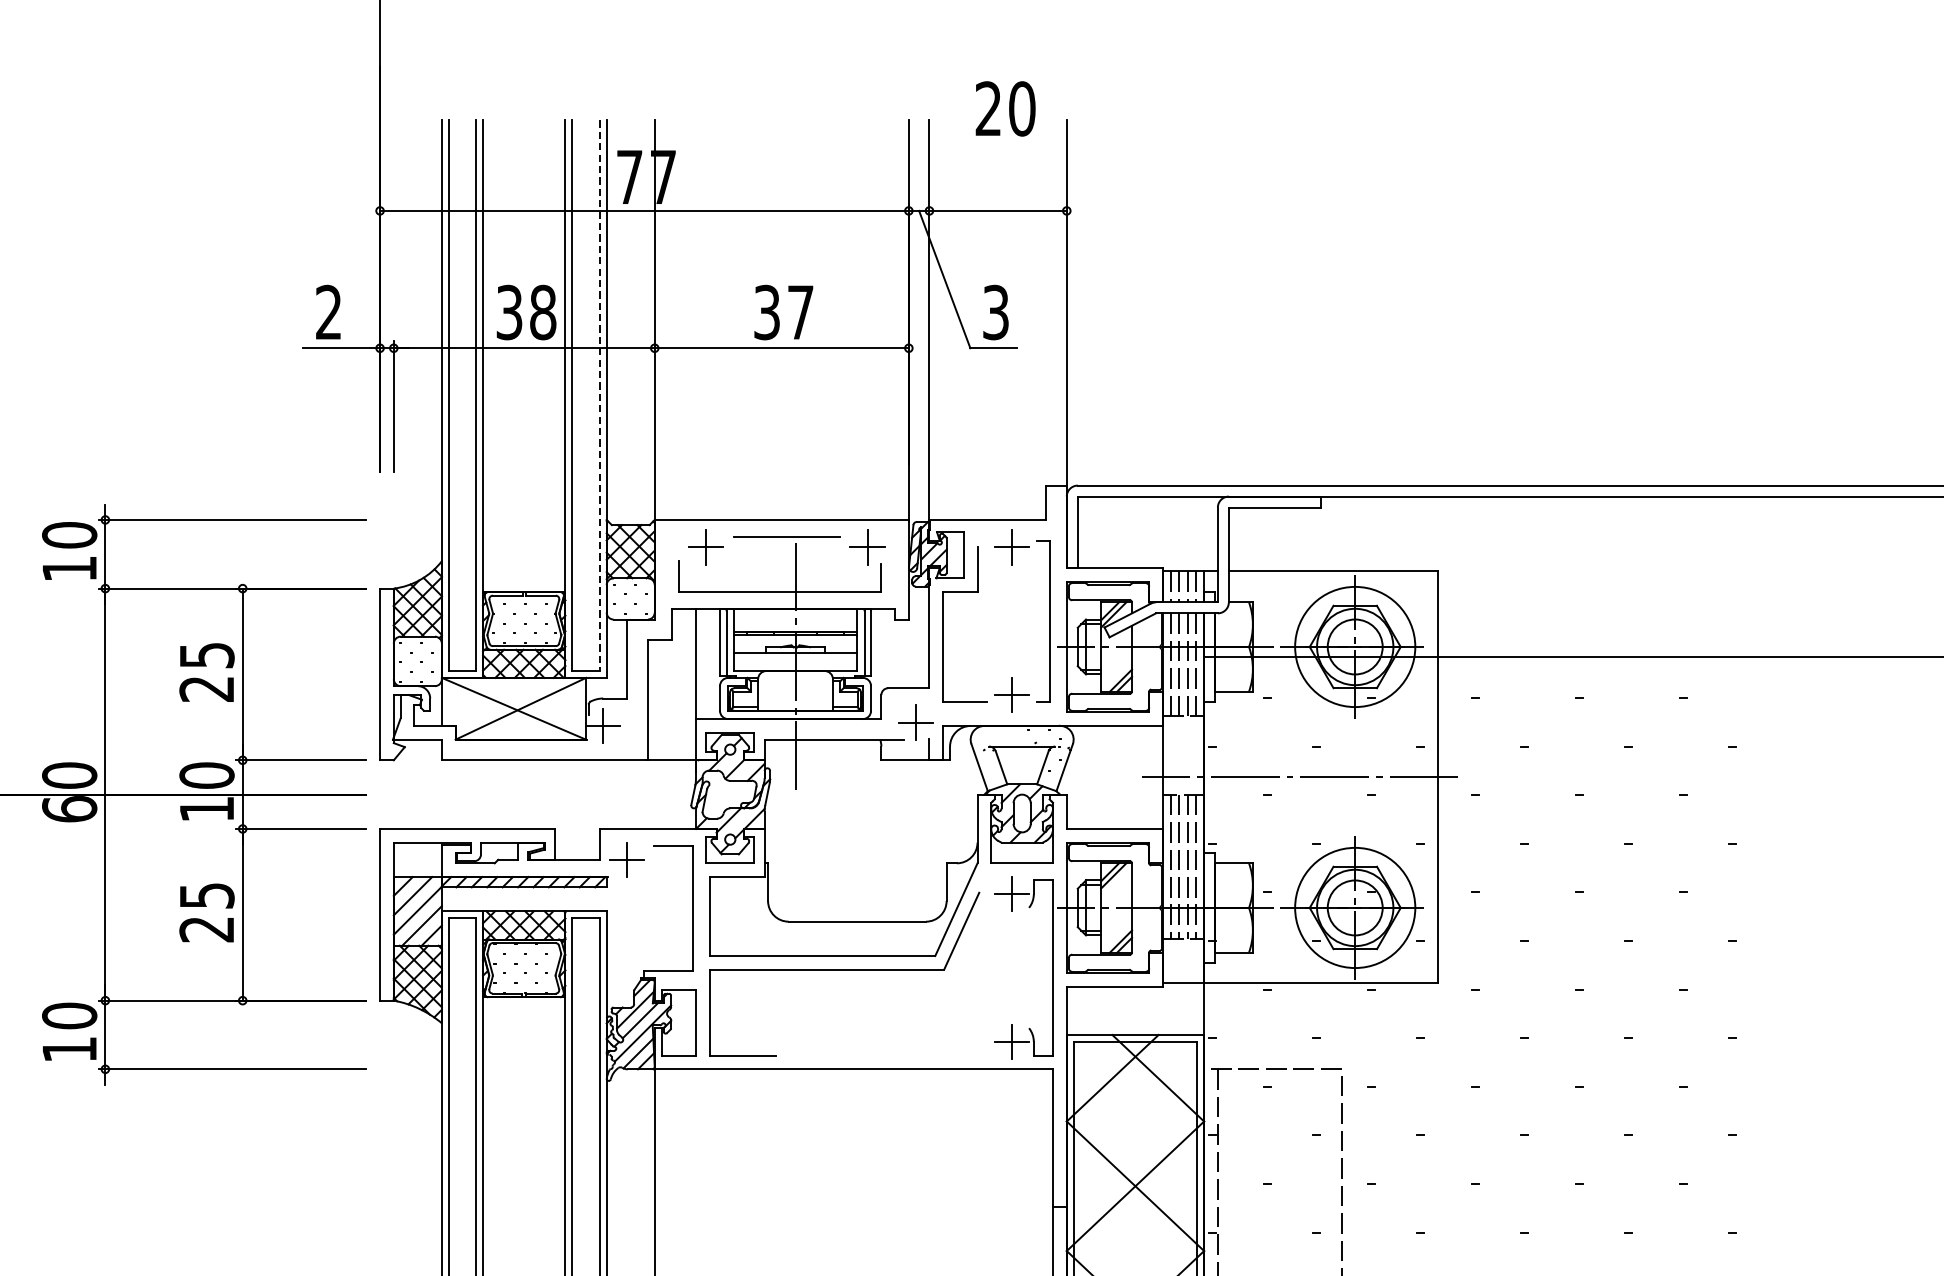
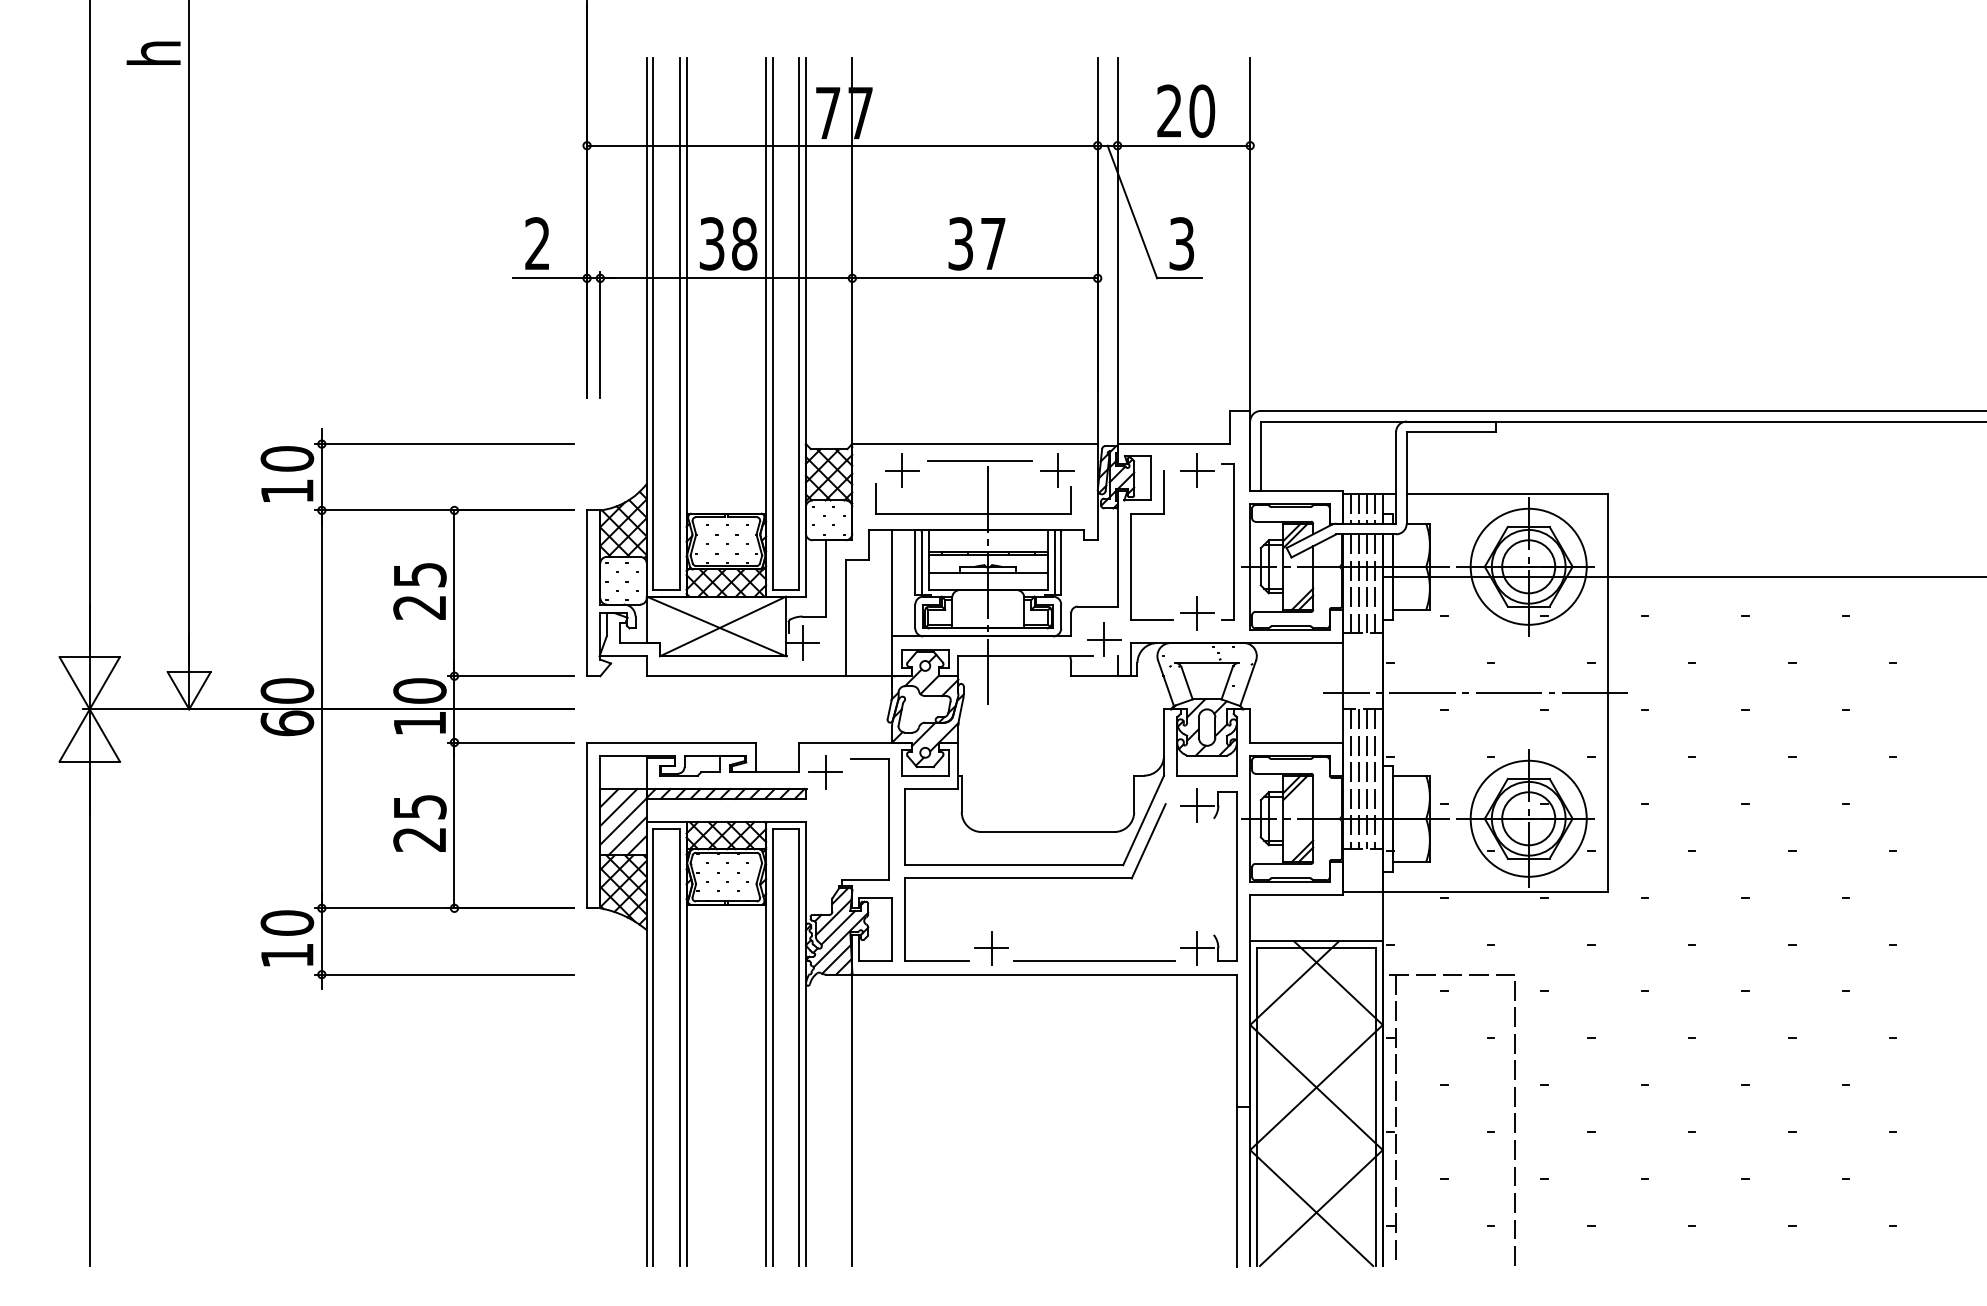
text: (1005, 108) -> (1186, 110), moved
line: (600, 396) -> (799, 324), dashed -> solid
part: (798, 1042) -> (991, 948), added
line: (905, 1055) -> (1094, 961), added

